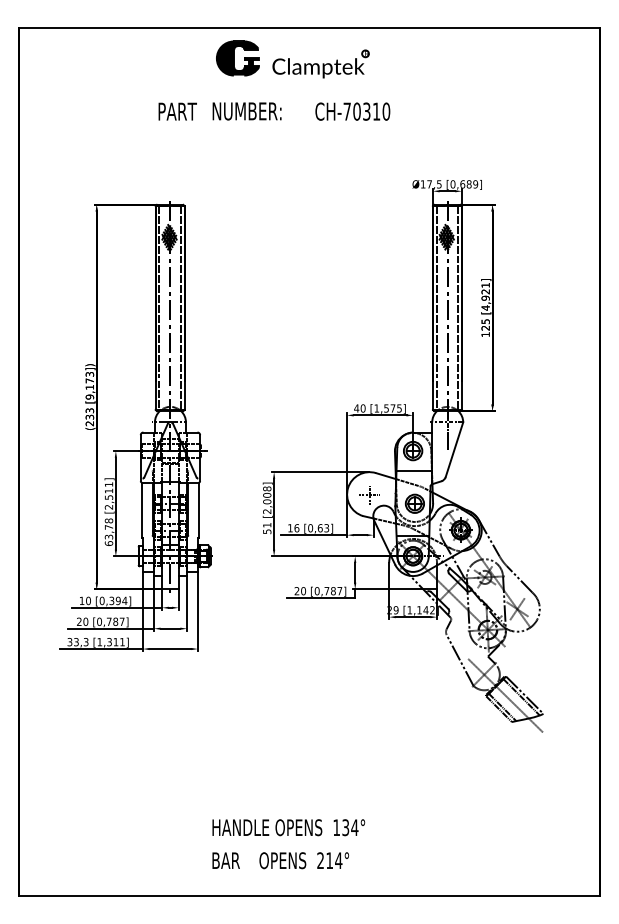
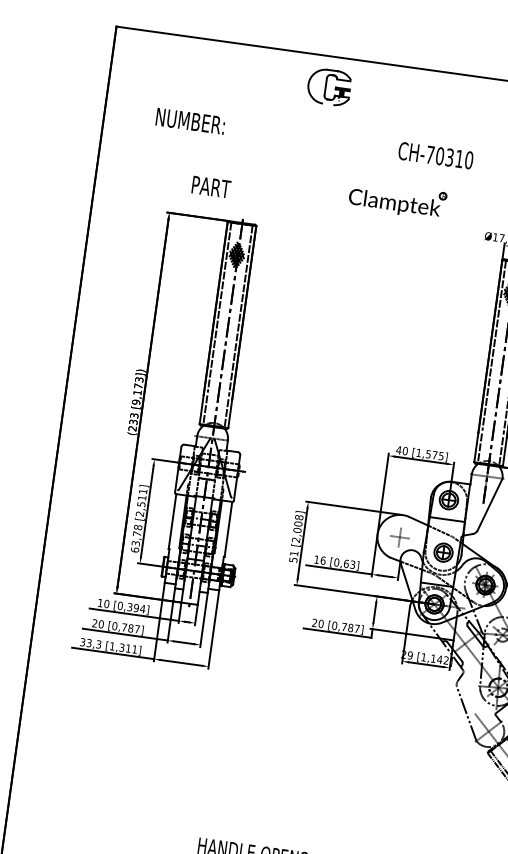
fill: (237, 58) -> (328, 87), removed
part: (320, 63) -> (397, 199), moved
text: (177, 111) -> (211, 186), moved
text: (246, 111) -> (189, 121), moved

